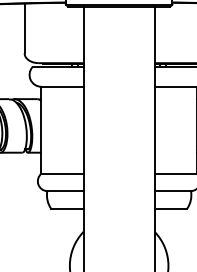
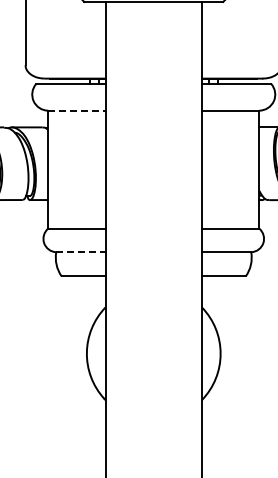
line: (62, 86) -> (76, 110), solid -> dashed
line: (65, 191) -> (80, 252), solid -> dashed

